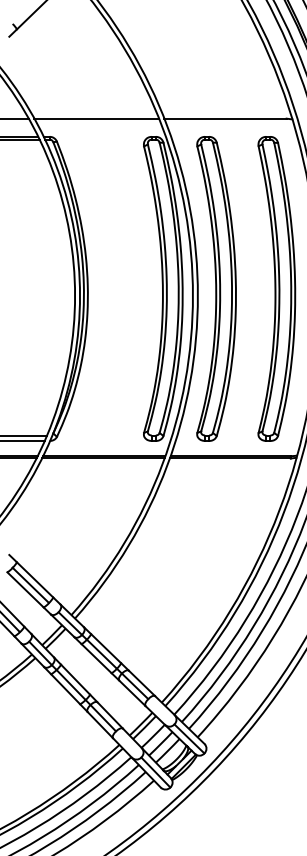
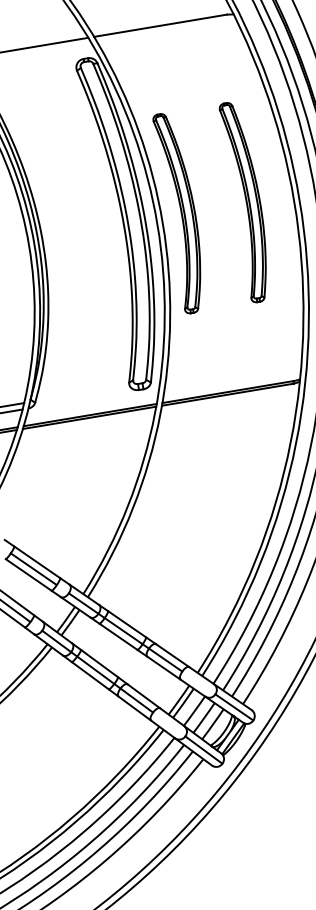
part: (216, 288) -> (181, 212), size x0.6
part: (276, 288) -> (247, 201), size x0.6

